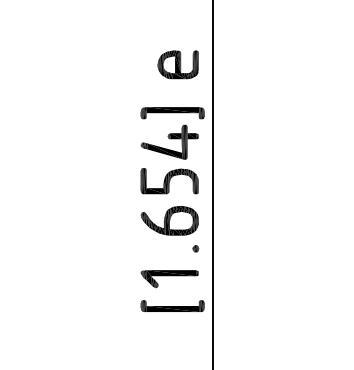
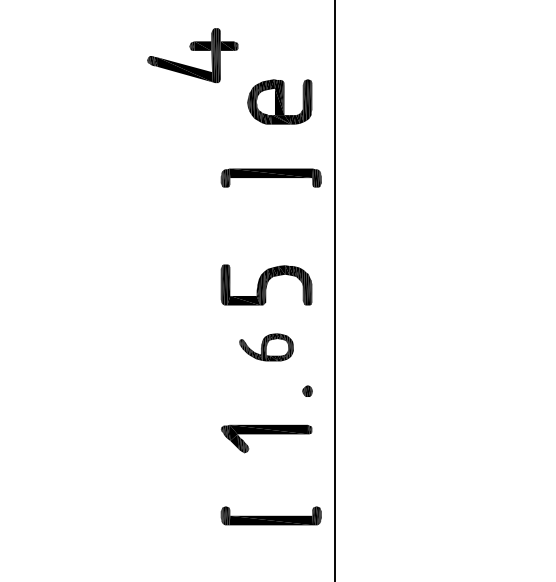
part: (169, 141) -> (192, 54), moved
part: (169, 220) -> (266, 346), size x0.6
part: (172, 305) -> (270, 515), moved

